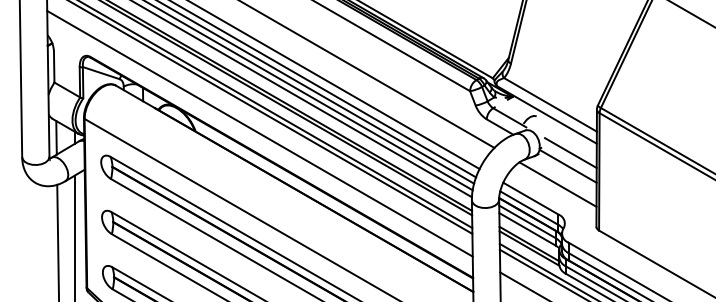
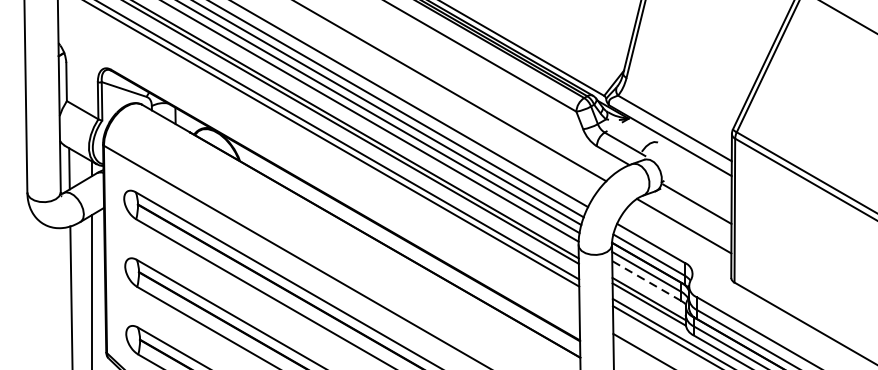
line: (259, 133) -> (318, 163), removed
line: (570, 152) -> (699, 186), removed
line: (527, 229) -> (646, 281), solid -> dashed

